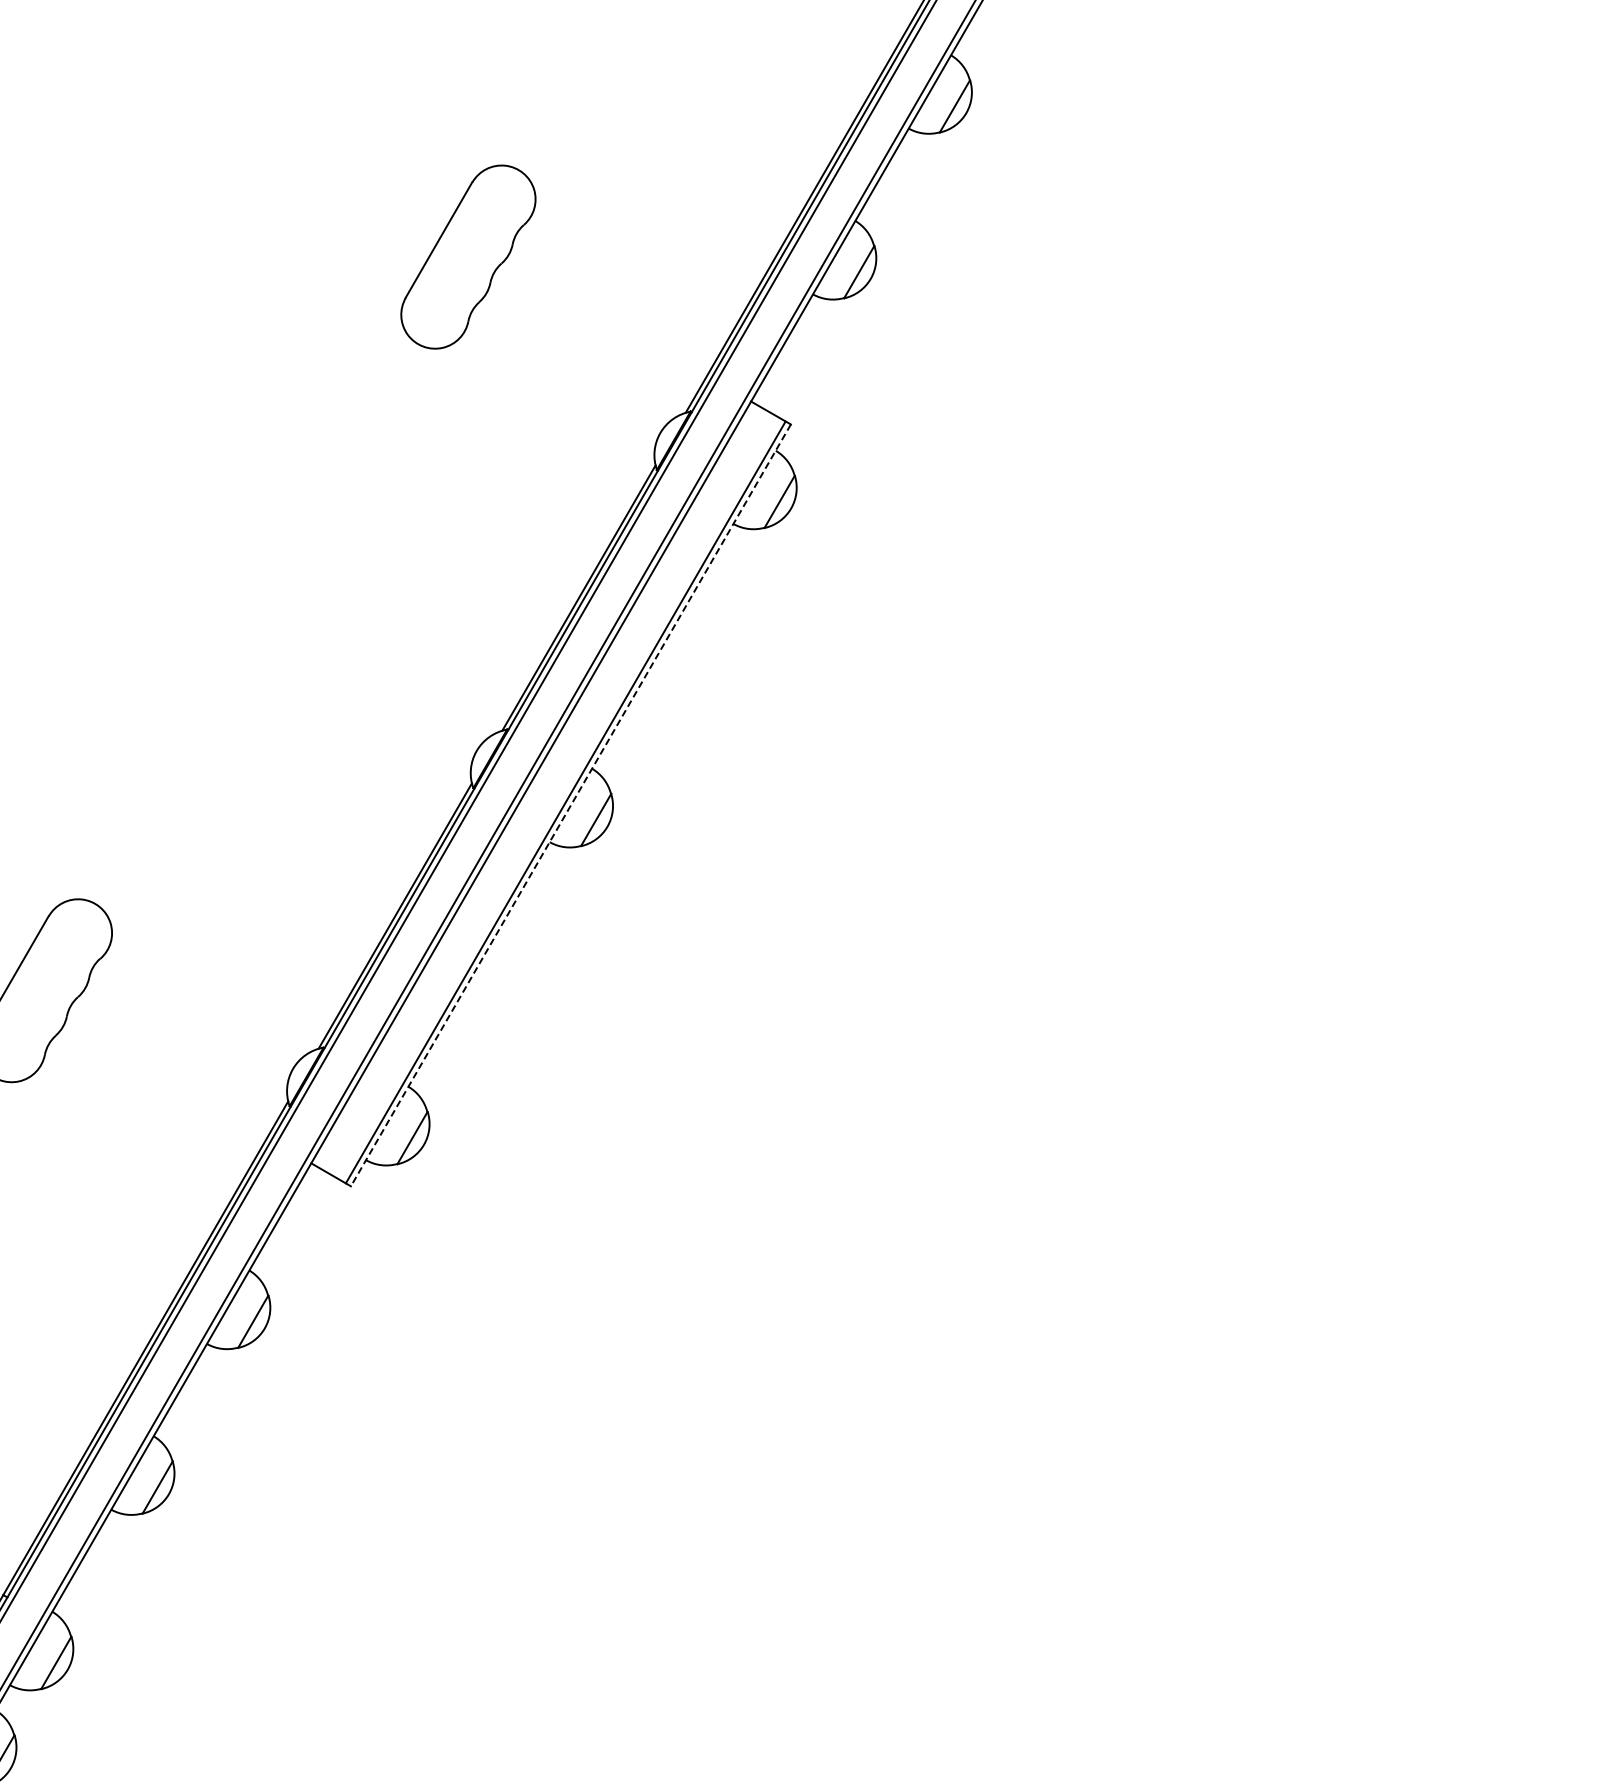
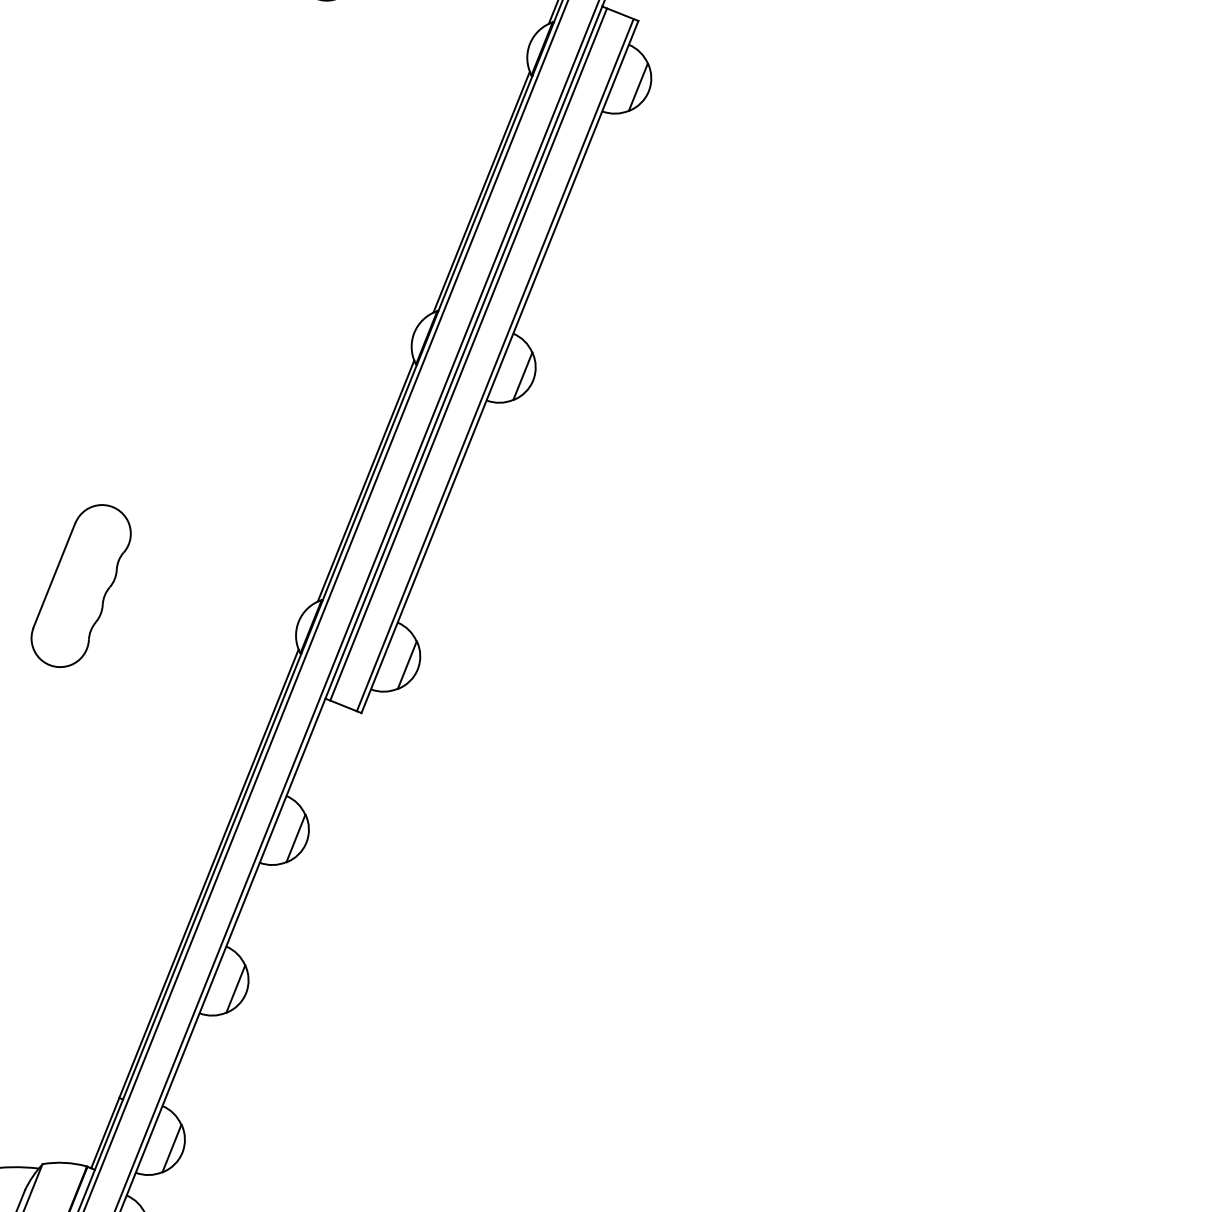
line: (536, 785) -> (468, 354), added
line: (570, 805) -> (499, 367), dashed -> solid

